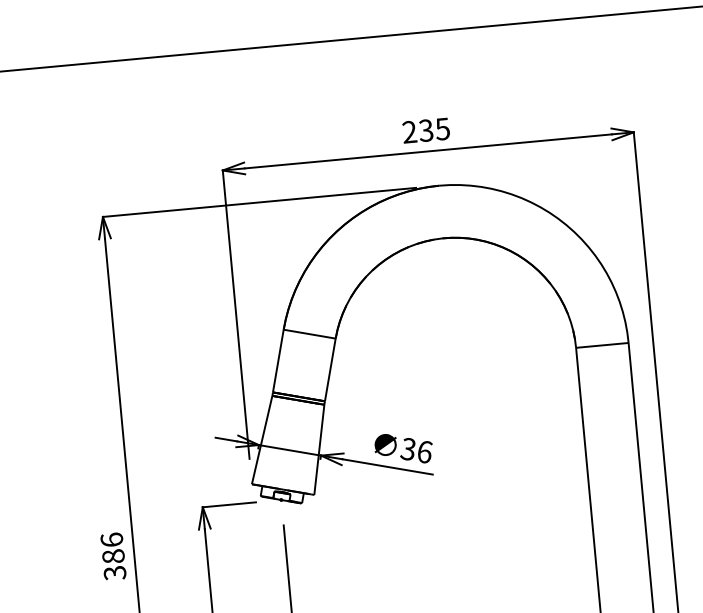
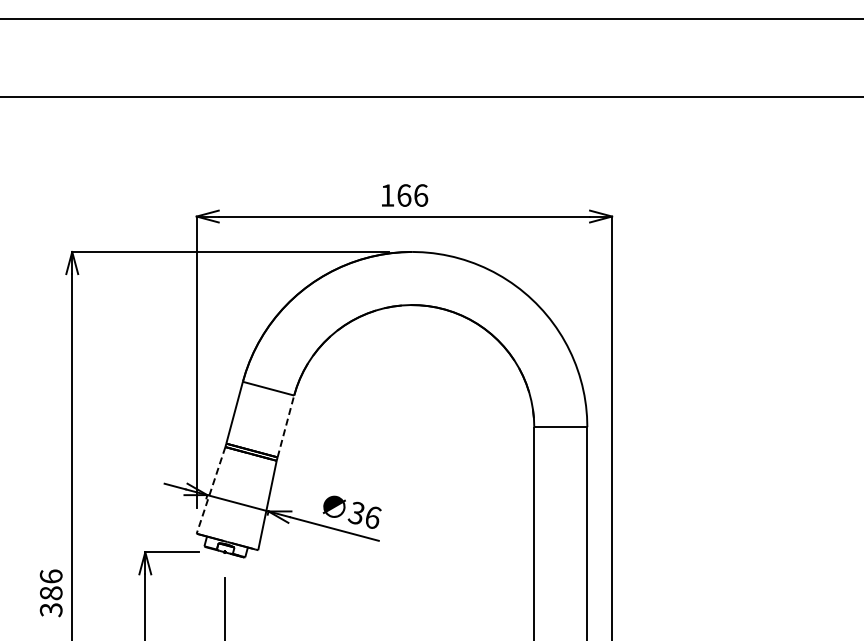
text: (426, 130) -> (404, 195), 235 -> 166
line: (330, 368) -> (286, 425), solid -> dashed
line: (262, 440) -> (211, 490), solid -> dashed

